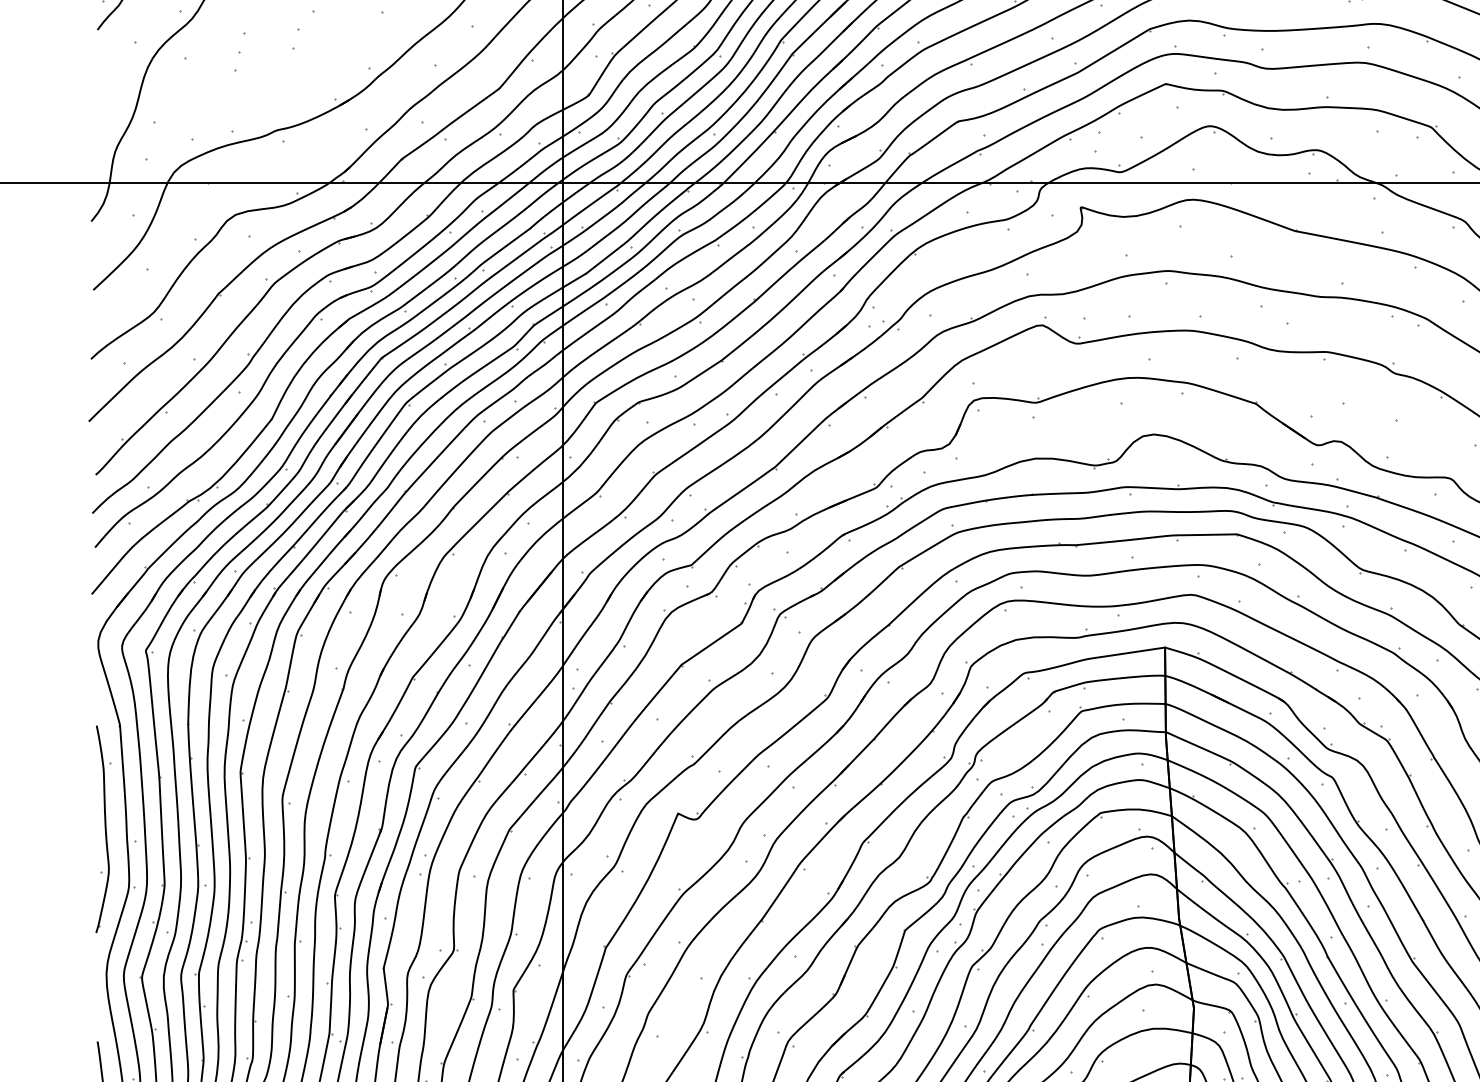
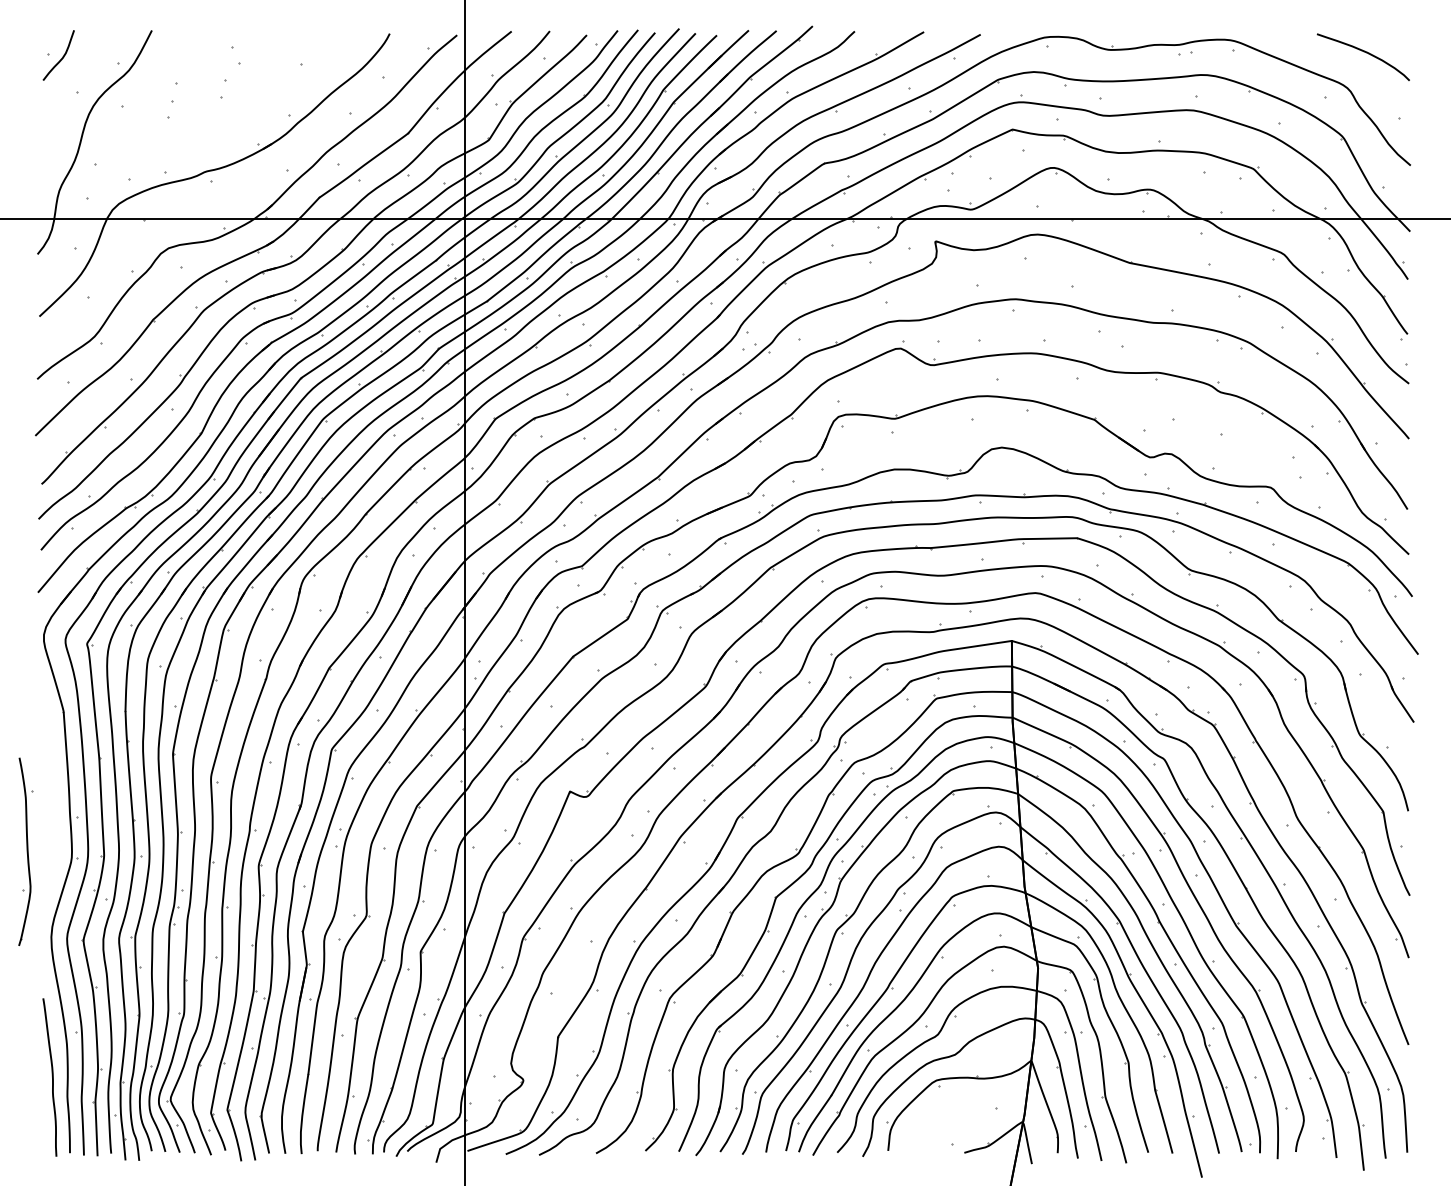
part: (103, 828) -> (25, 851), moved

